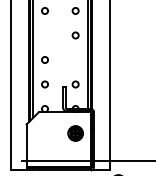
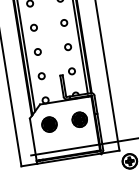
circle: (44, 35) -> (33, 27), added
circle: (75, 59) -> (67, 46), added
part: (44, 133) -> (48, 124), added

